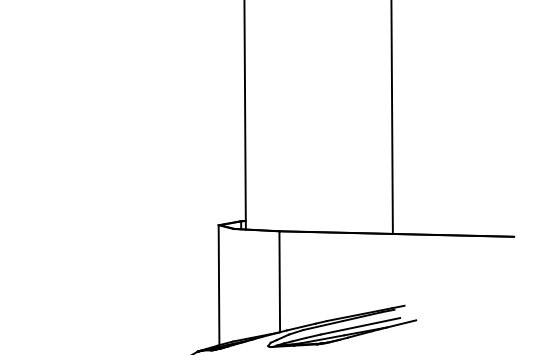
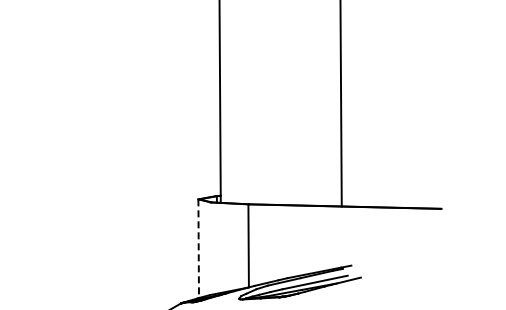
line: (218, 286) -> (198, 249), solid -> dashed

